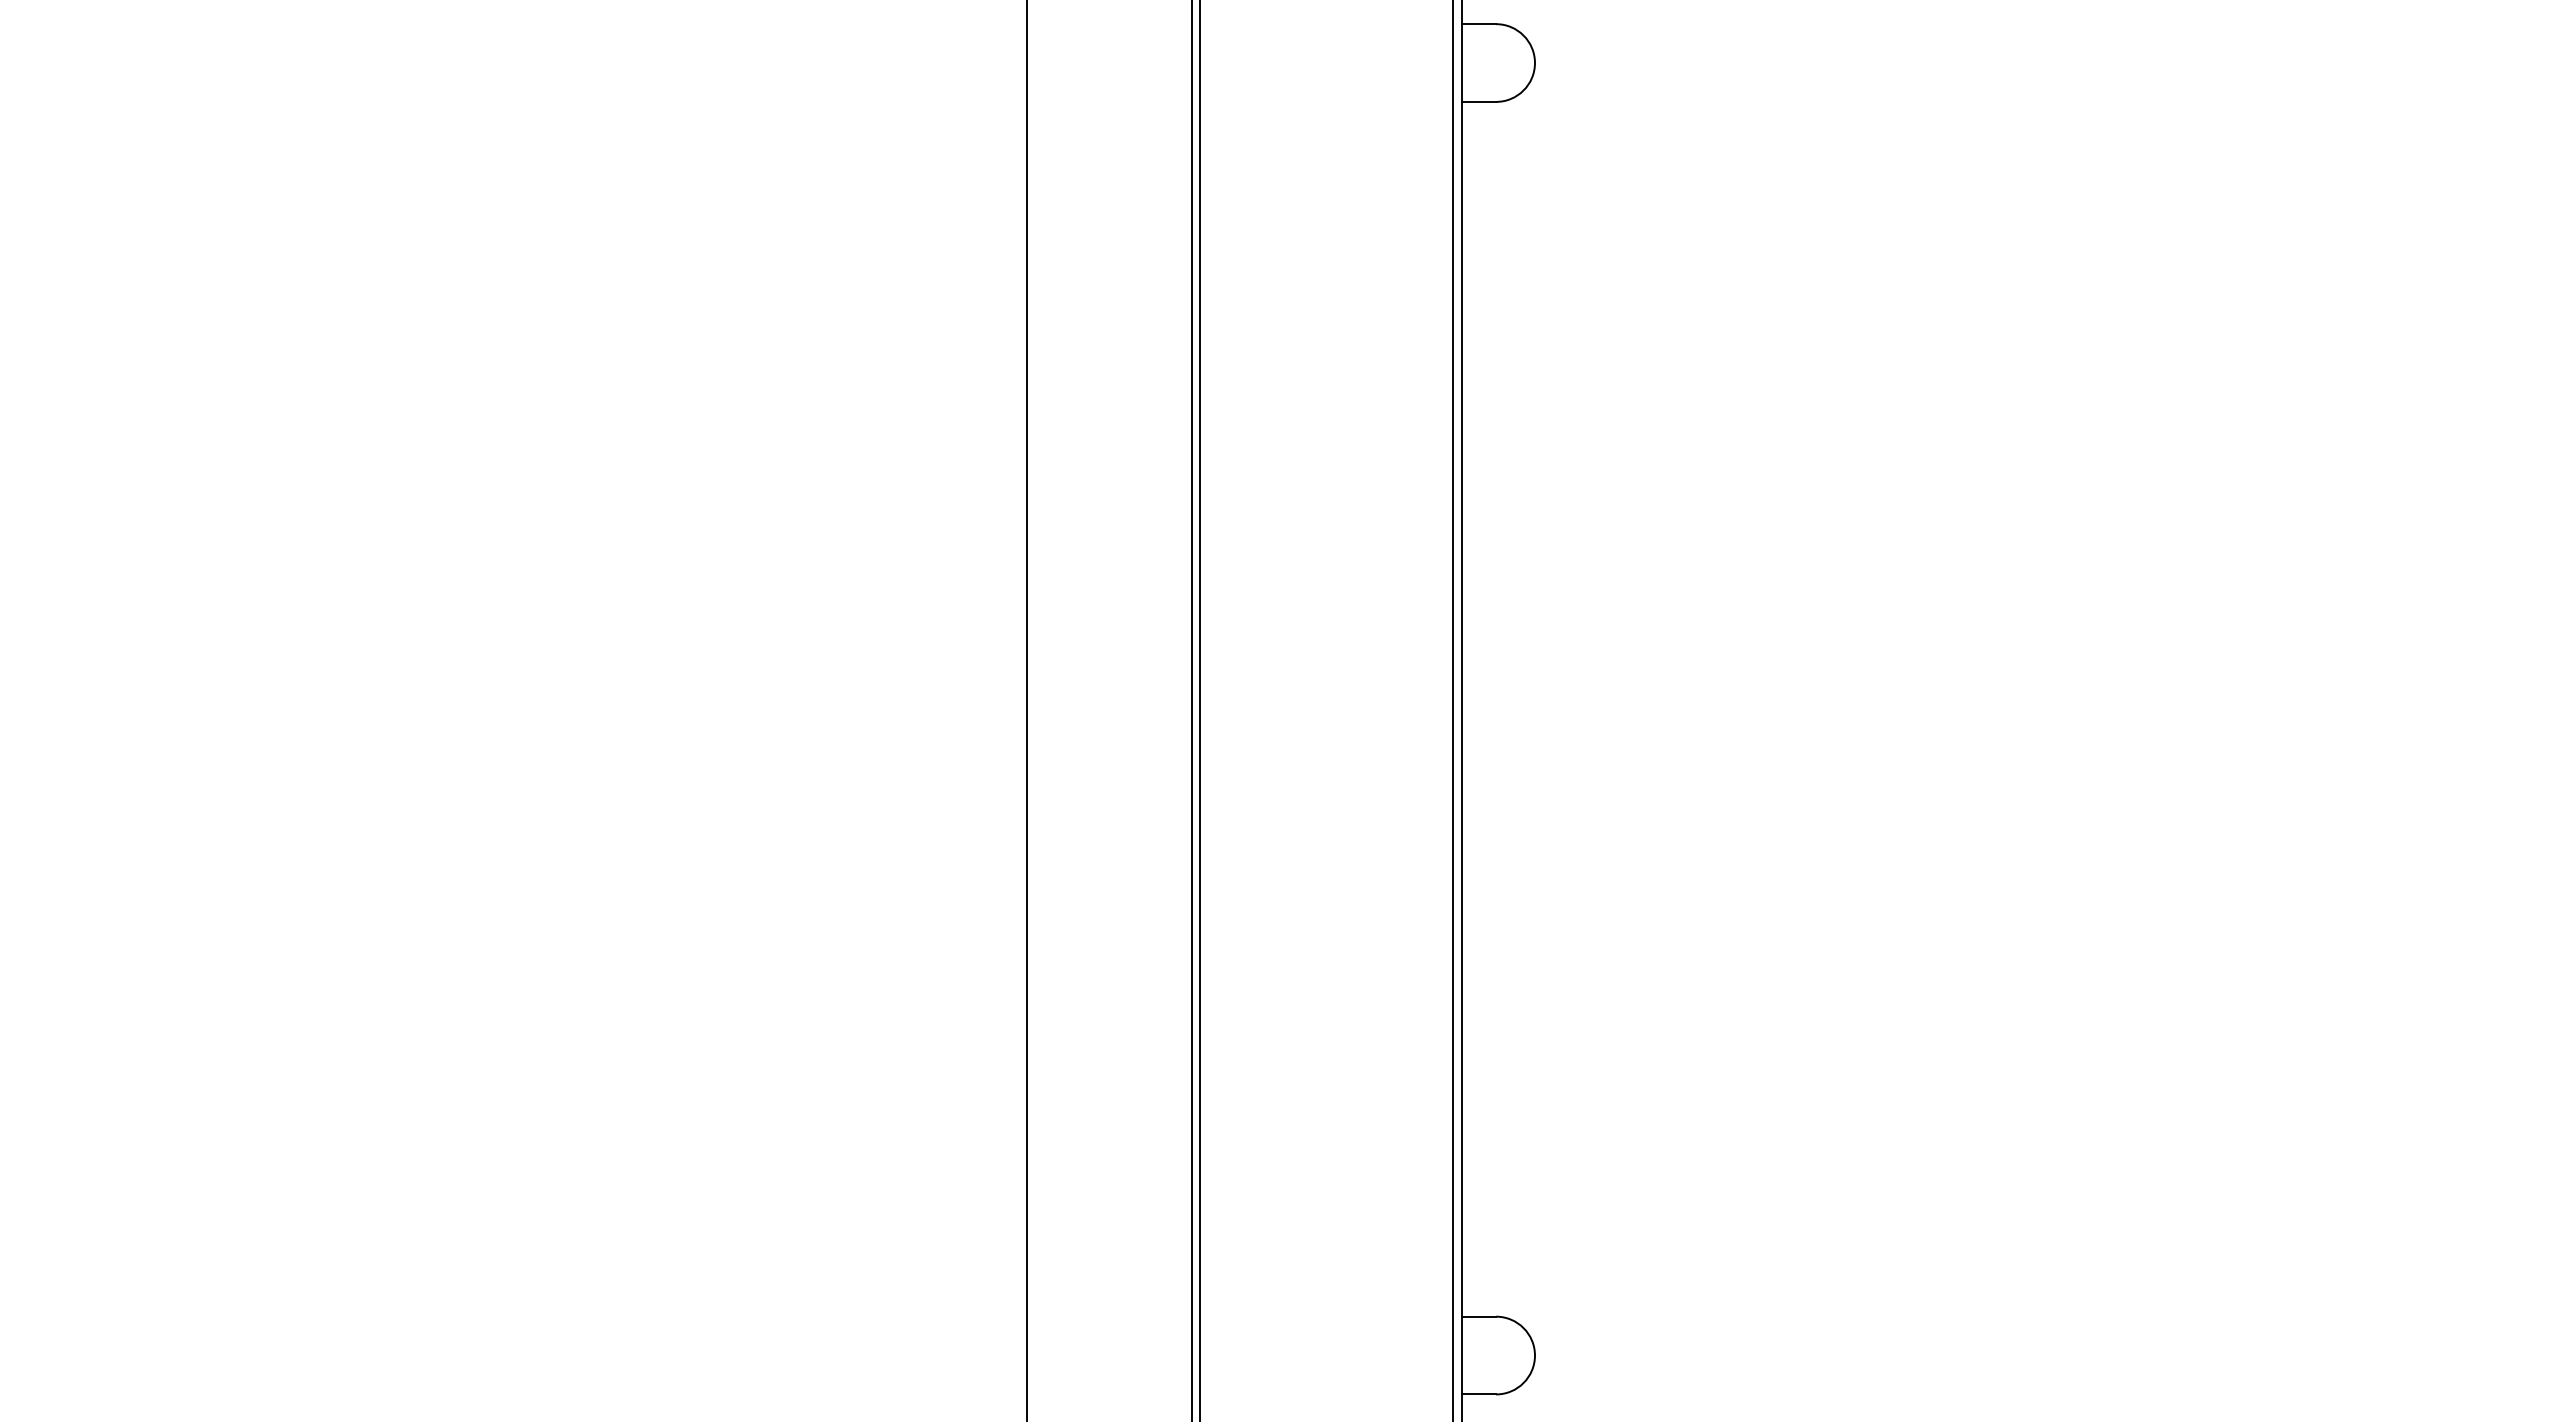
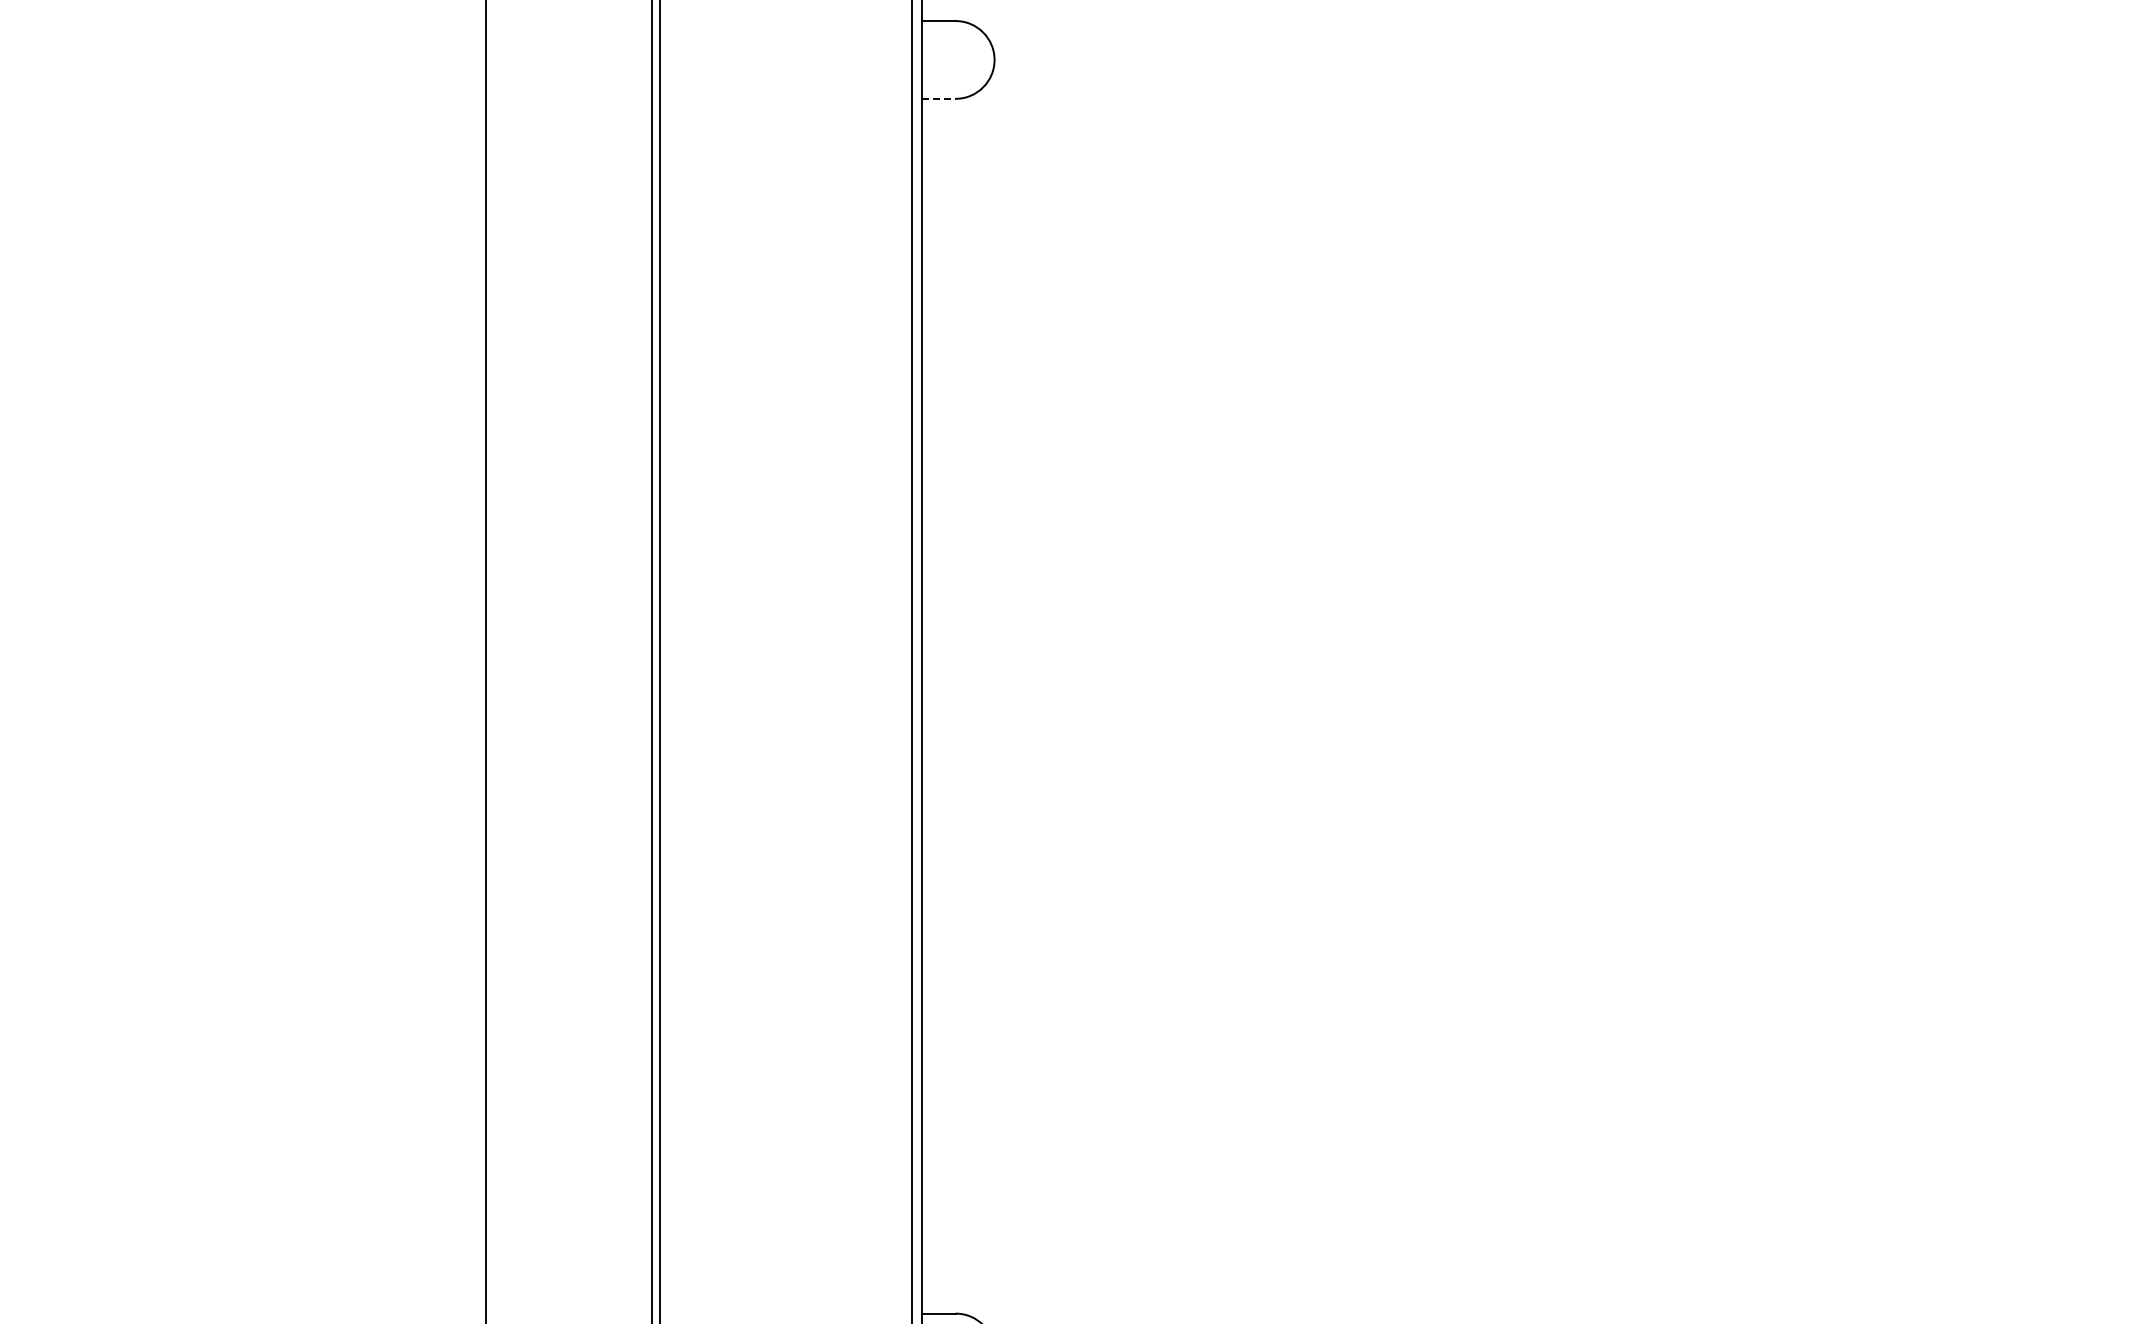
line: (1479, 101) -> (939, 98), solid -> dashed

